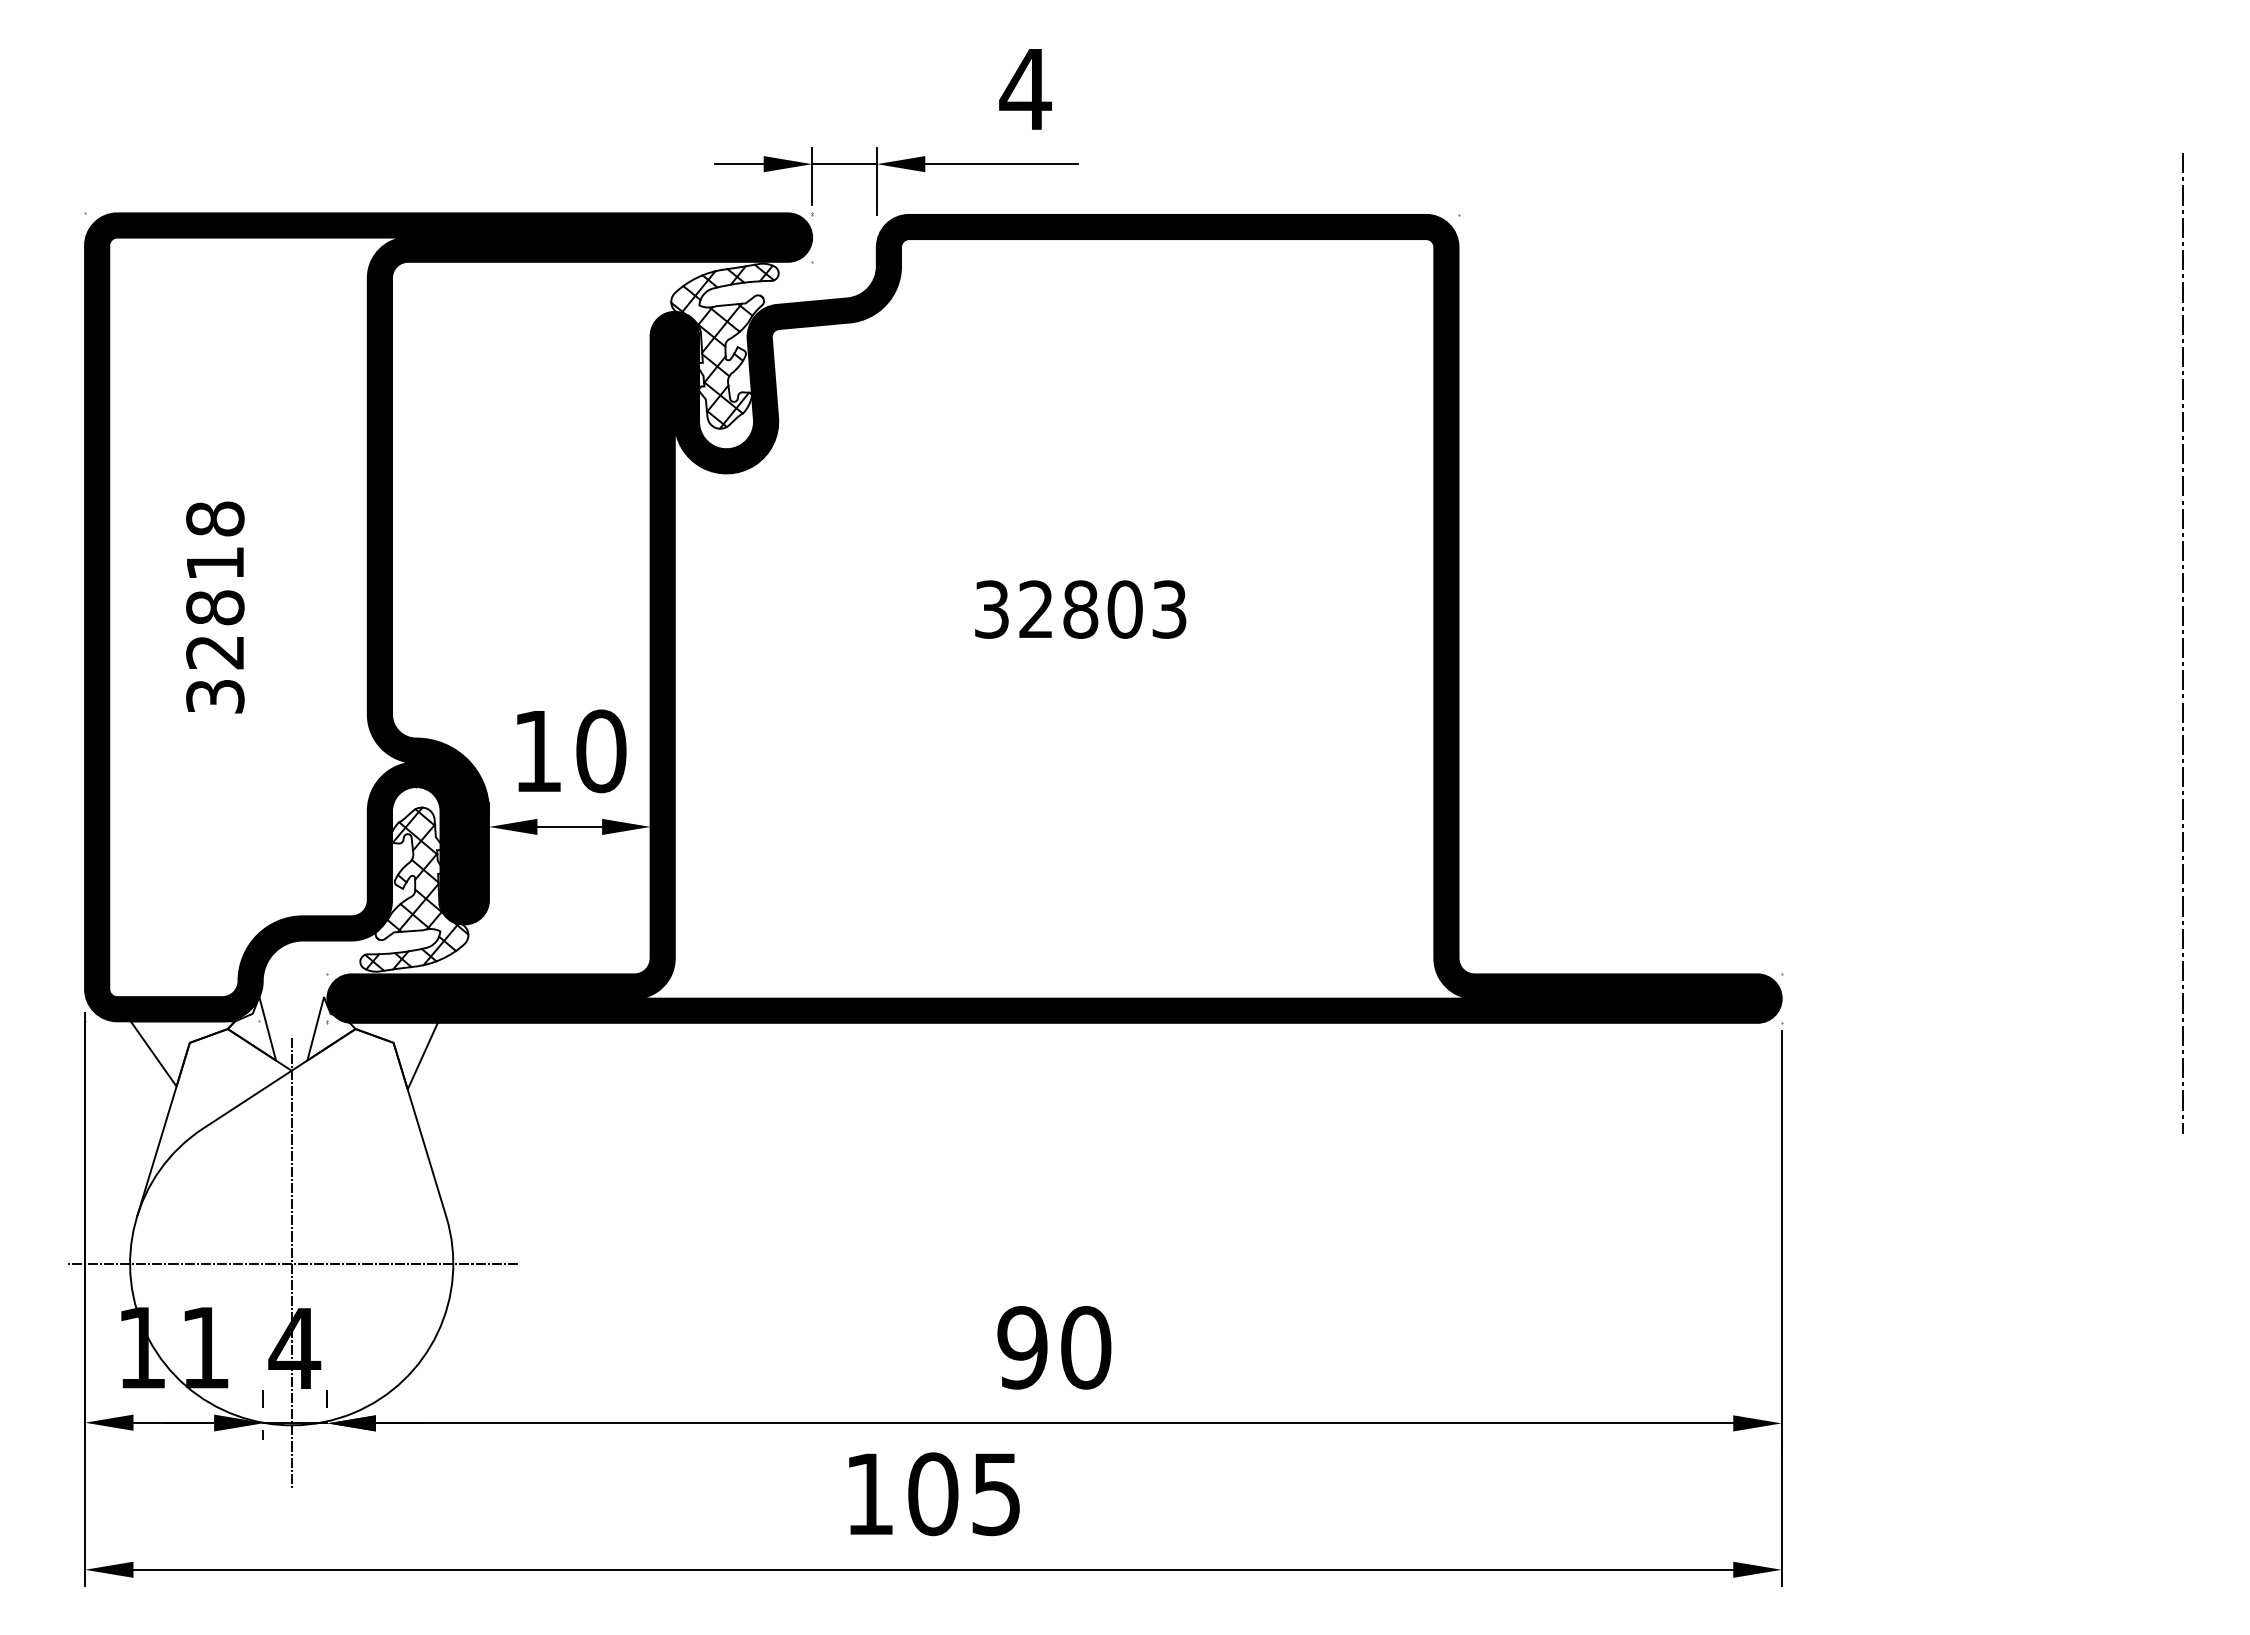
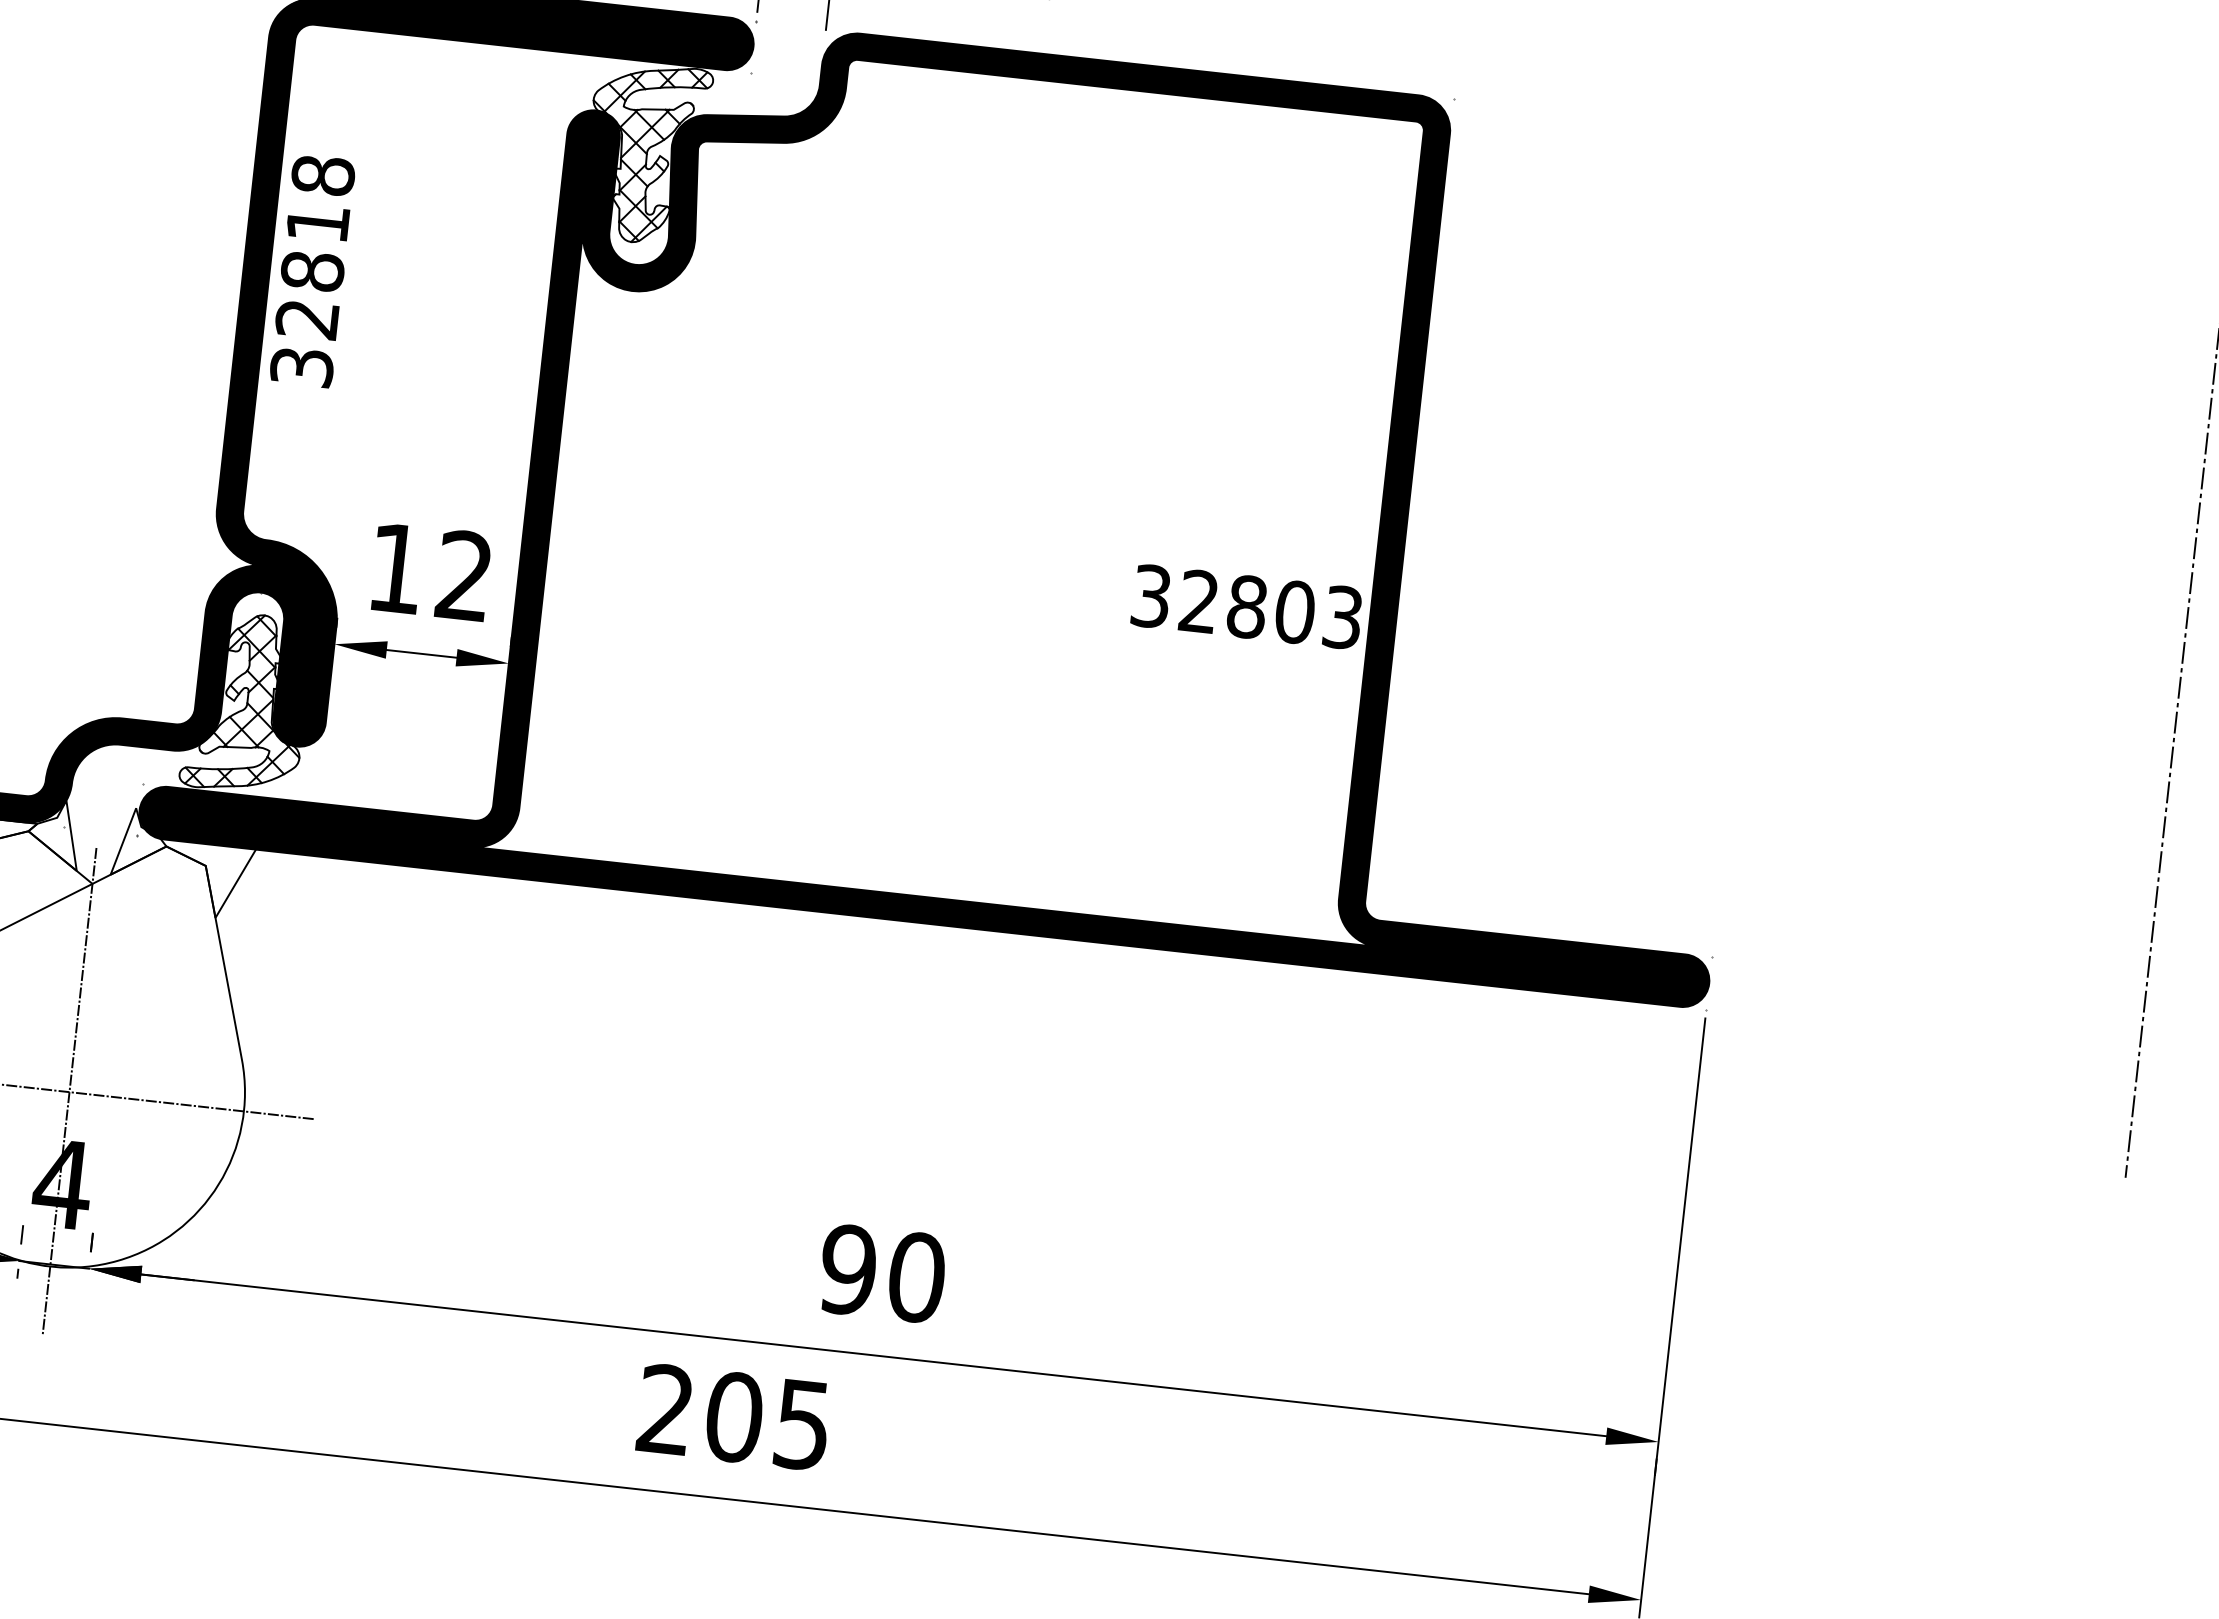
text: (215, 607) -> (312, 271), moved
text: (1080, 609) -> (1246, 606), moved
text: (601, 751) -> (464, 576), 10 -> 12
text: (868, 1493) -> (664, 1408), 105 -> 205

